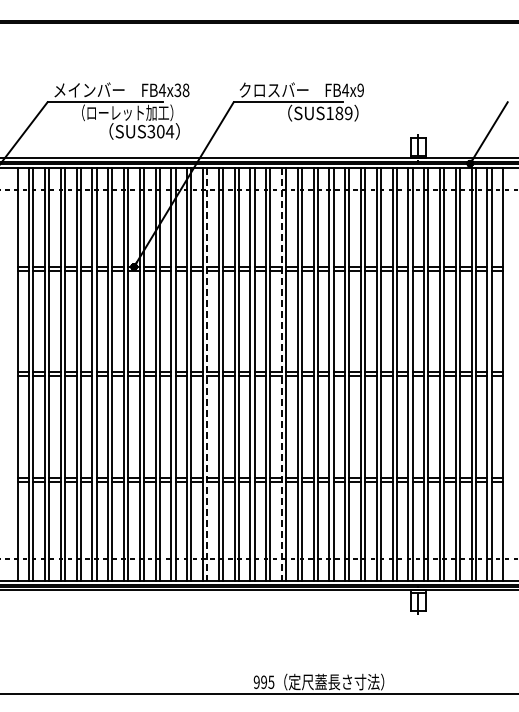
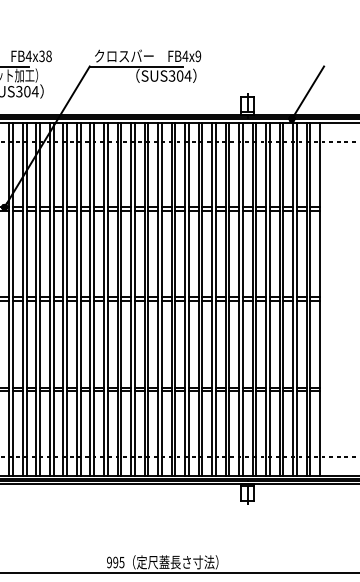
text: (339, 113) -> (180, 76), SUS189 -> SUS304
line: (207, 374) -> (67, 299), dashed -> solid
line: (281, 374) -> (130, 299), dashed -> solid

